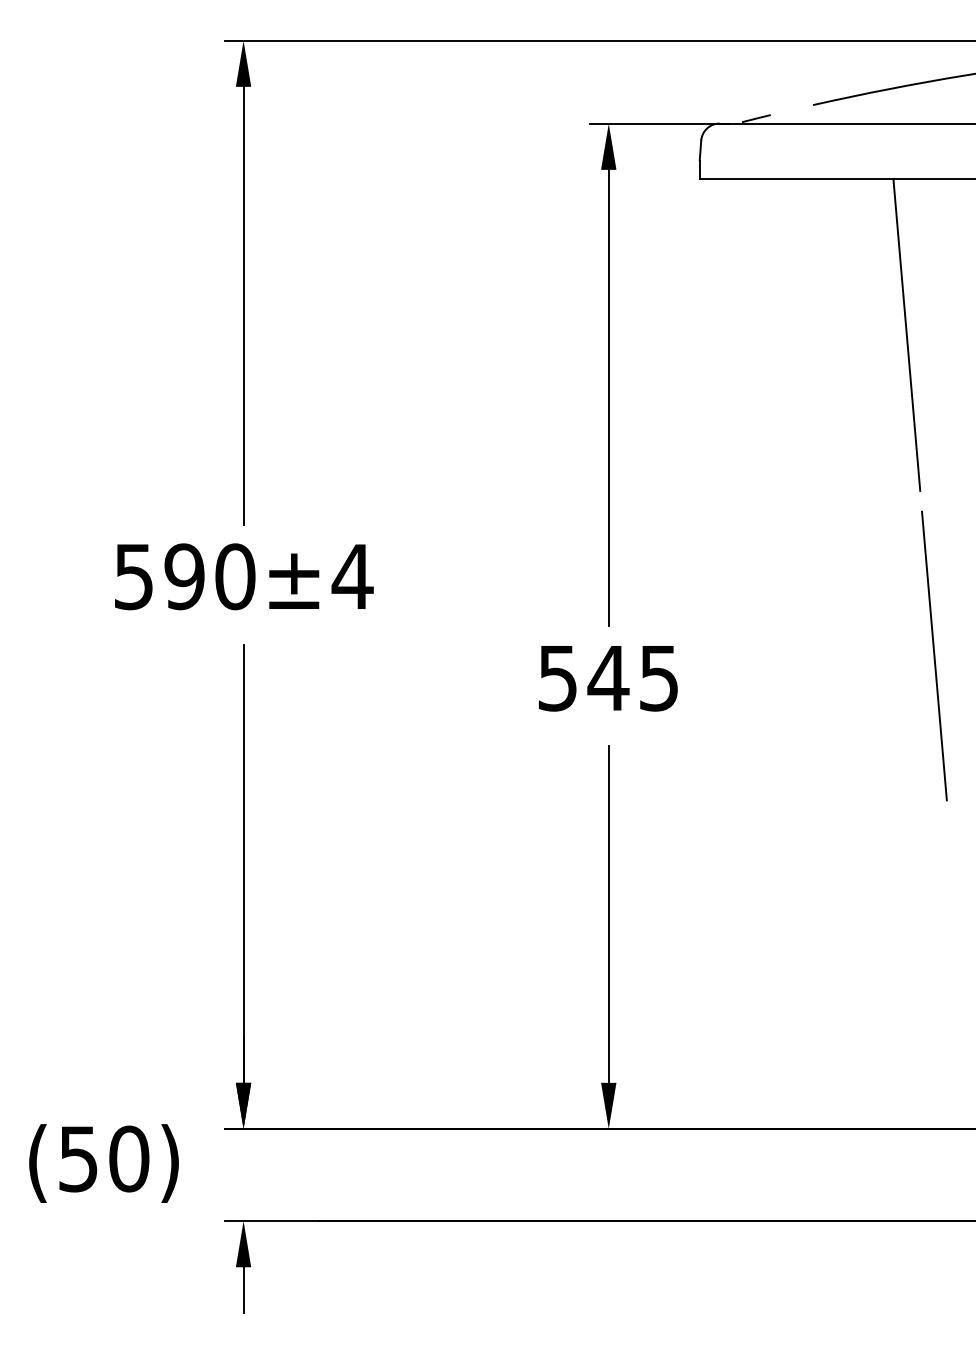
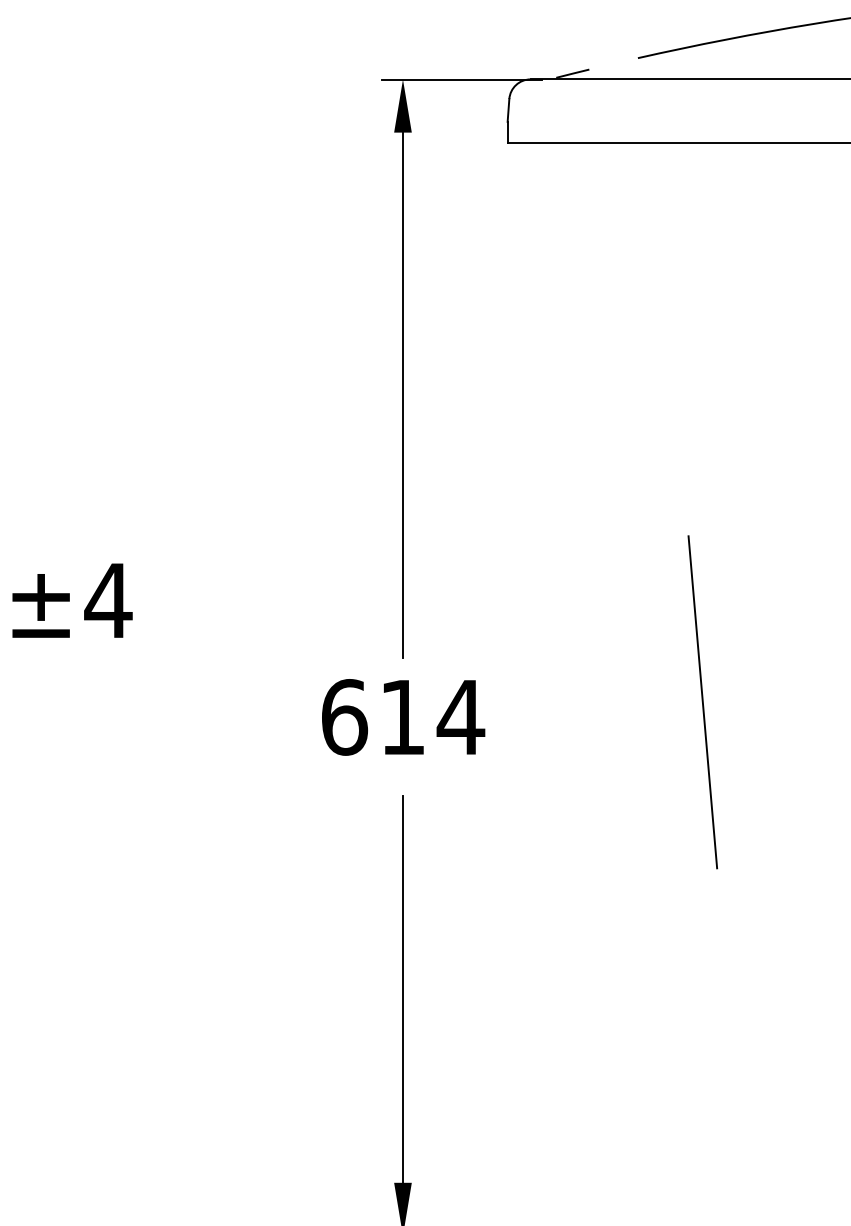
line: (906, 334) -> (745, 322), removed
line: (934, 655) -> (702, 701), moved
text: (609, 677) -> (403, 716), 545 -> 614

